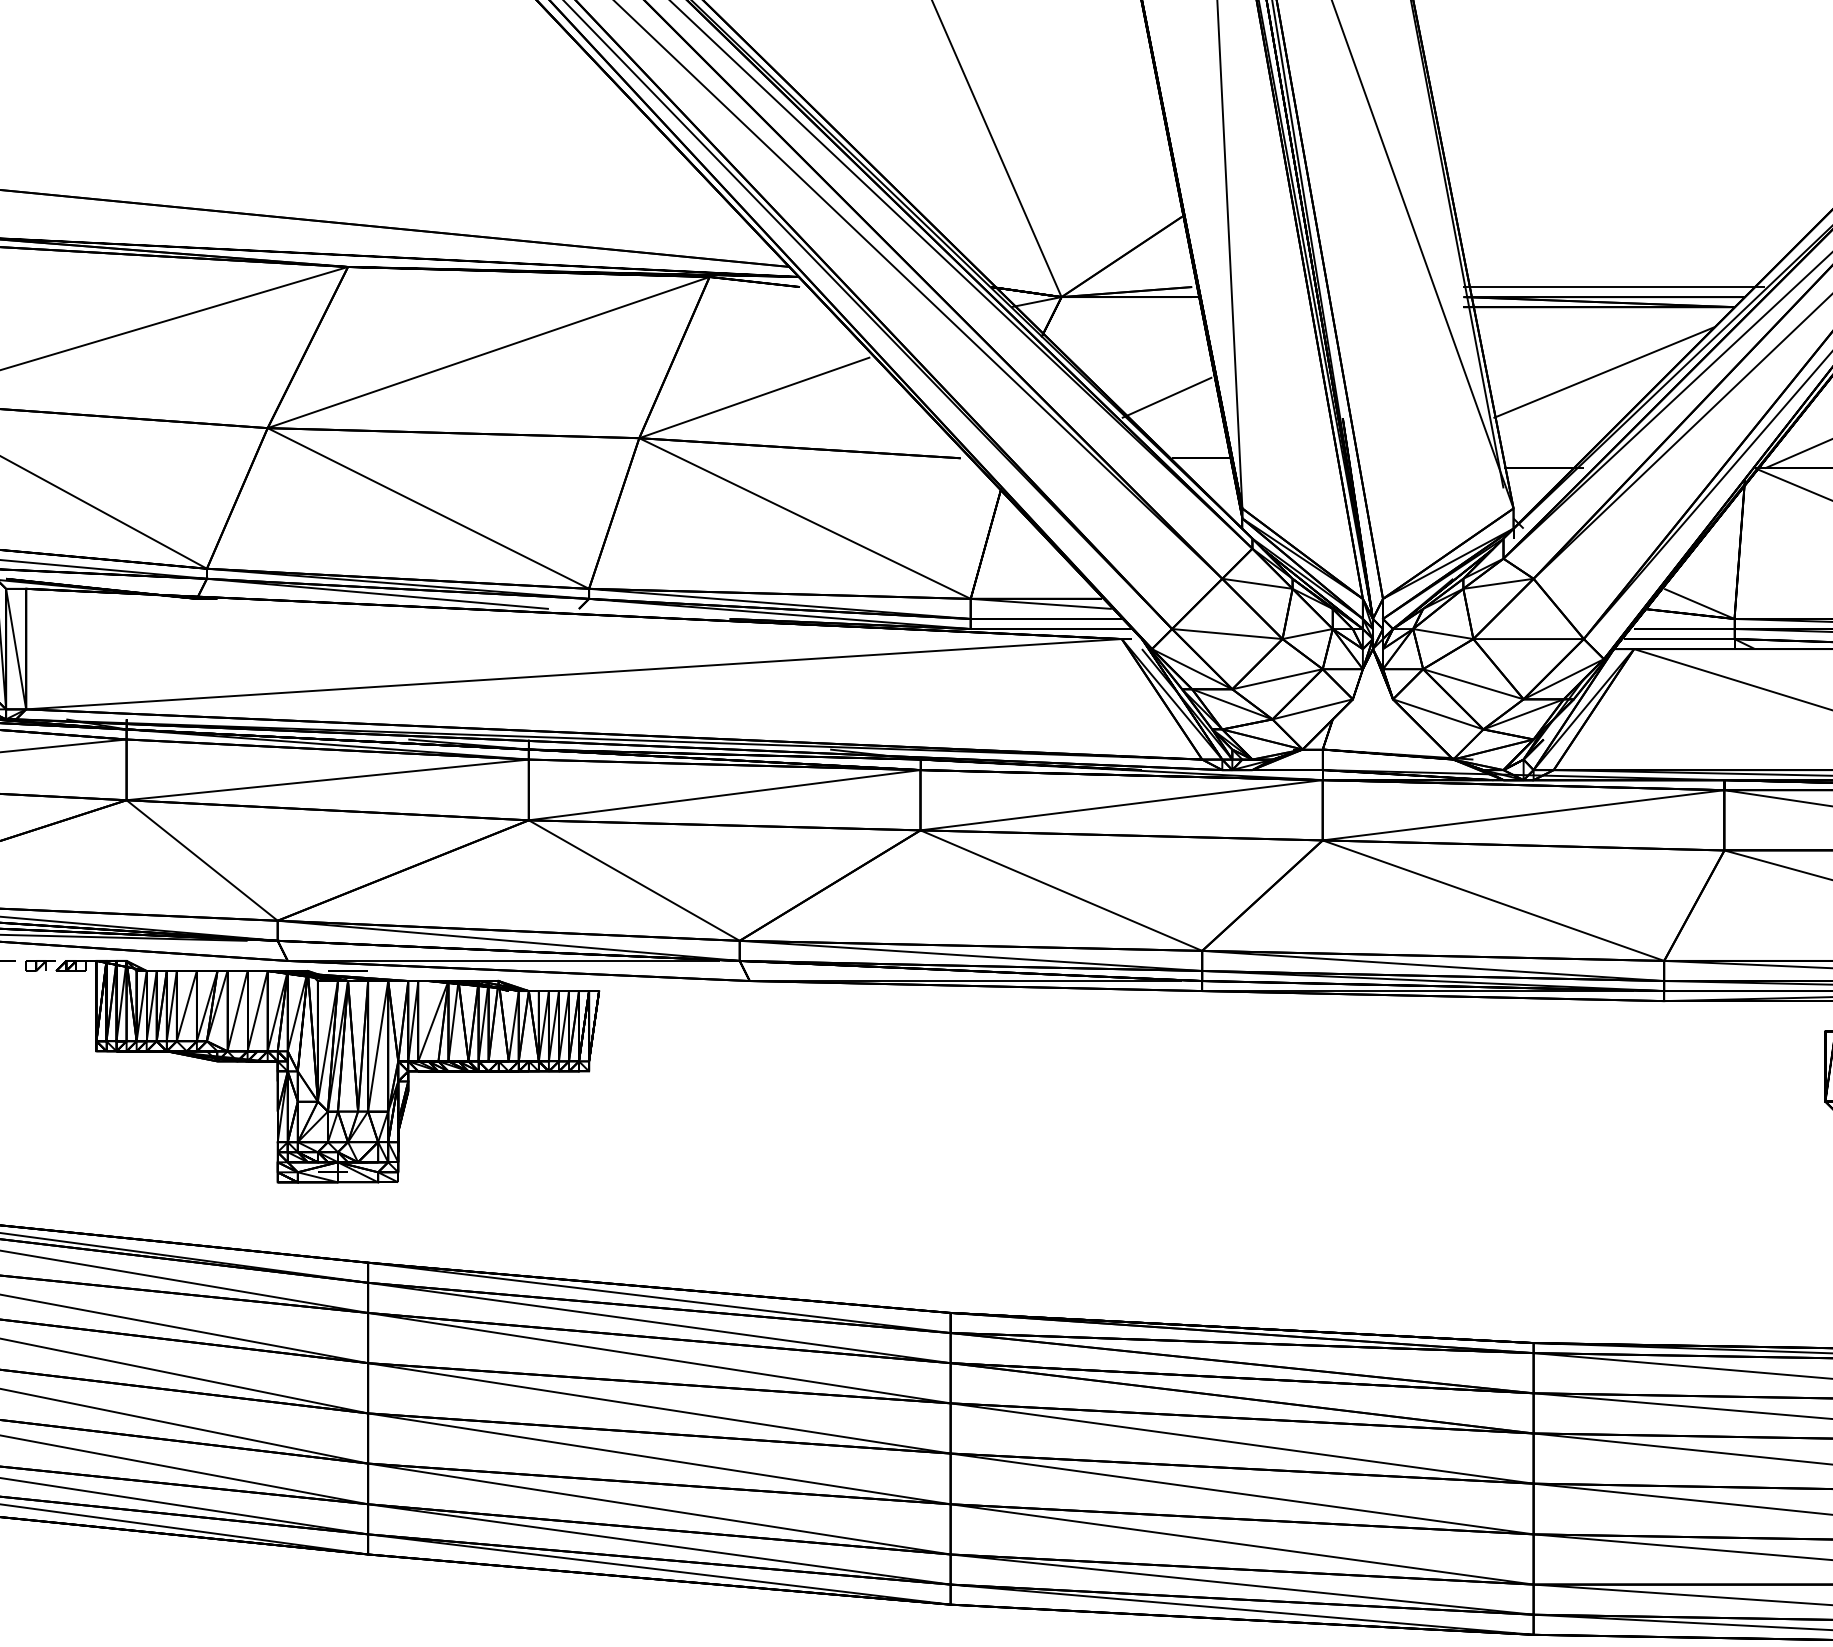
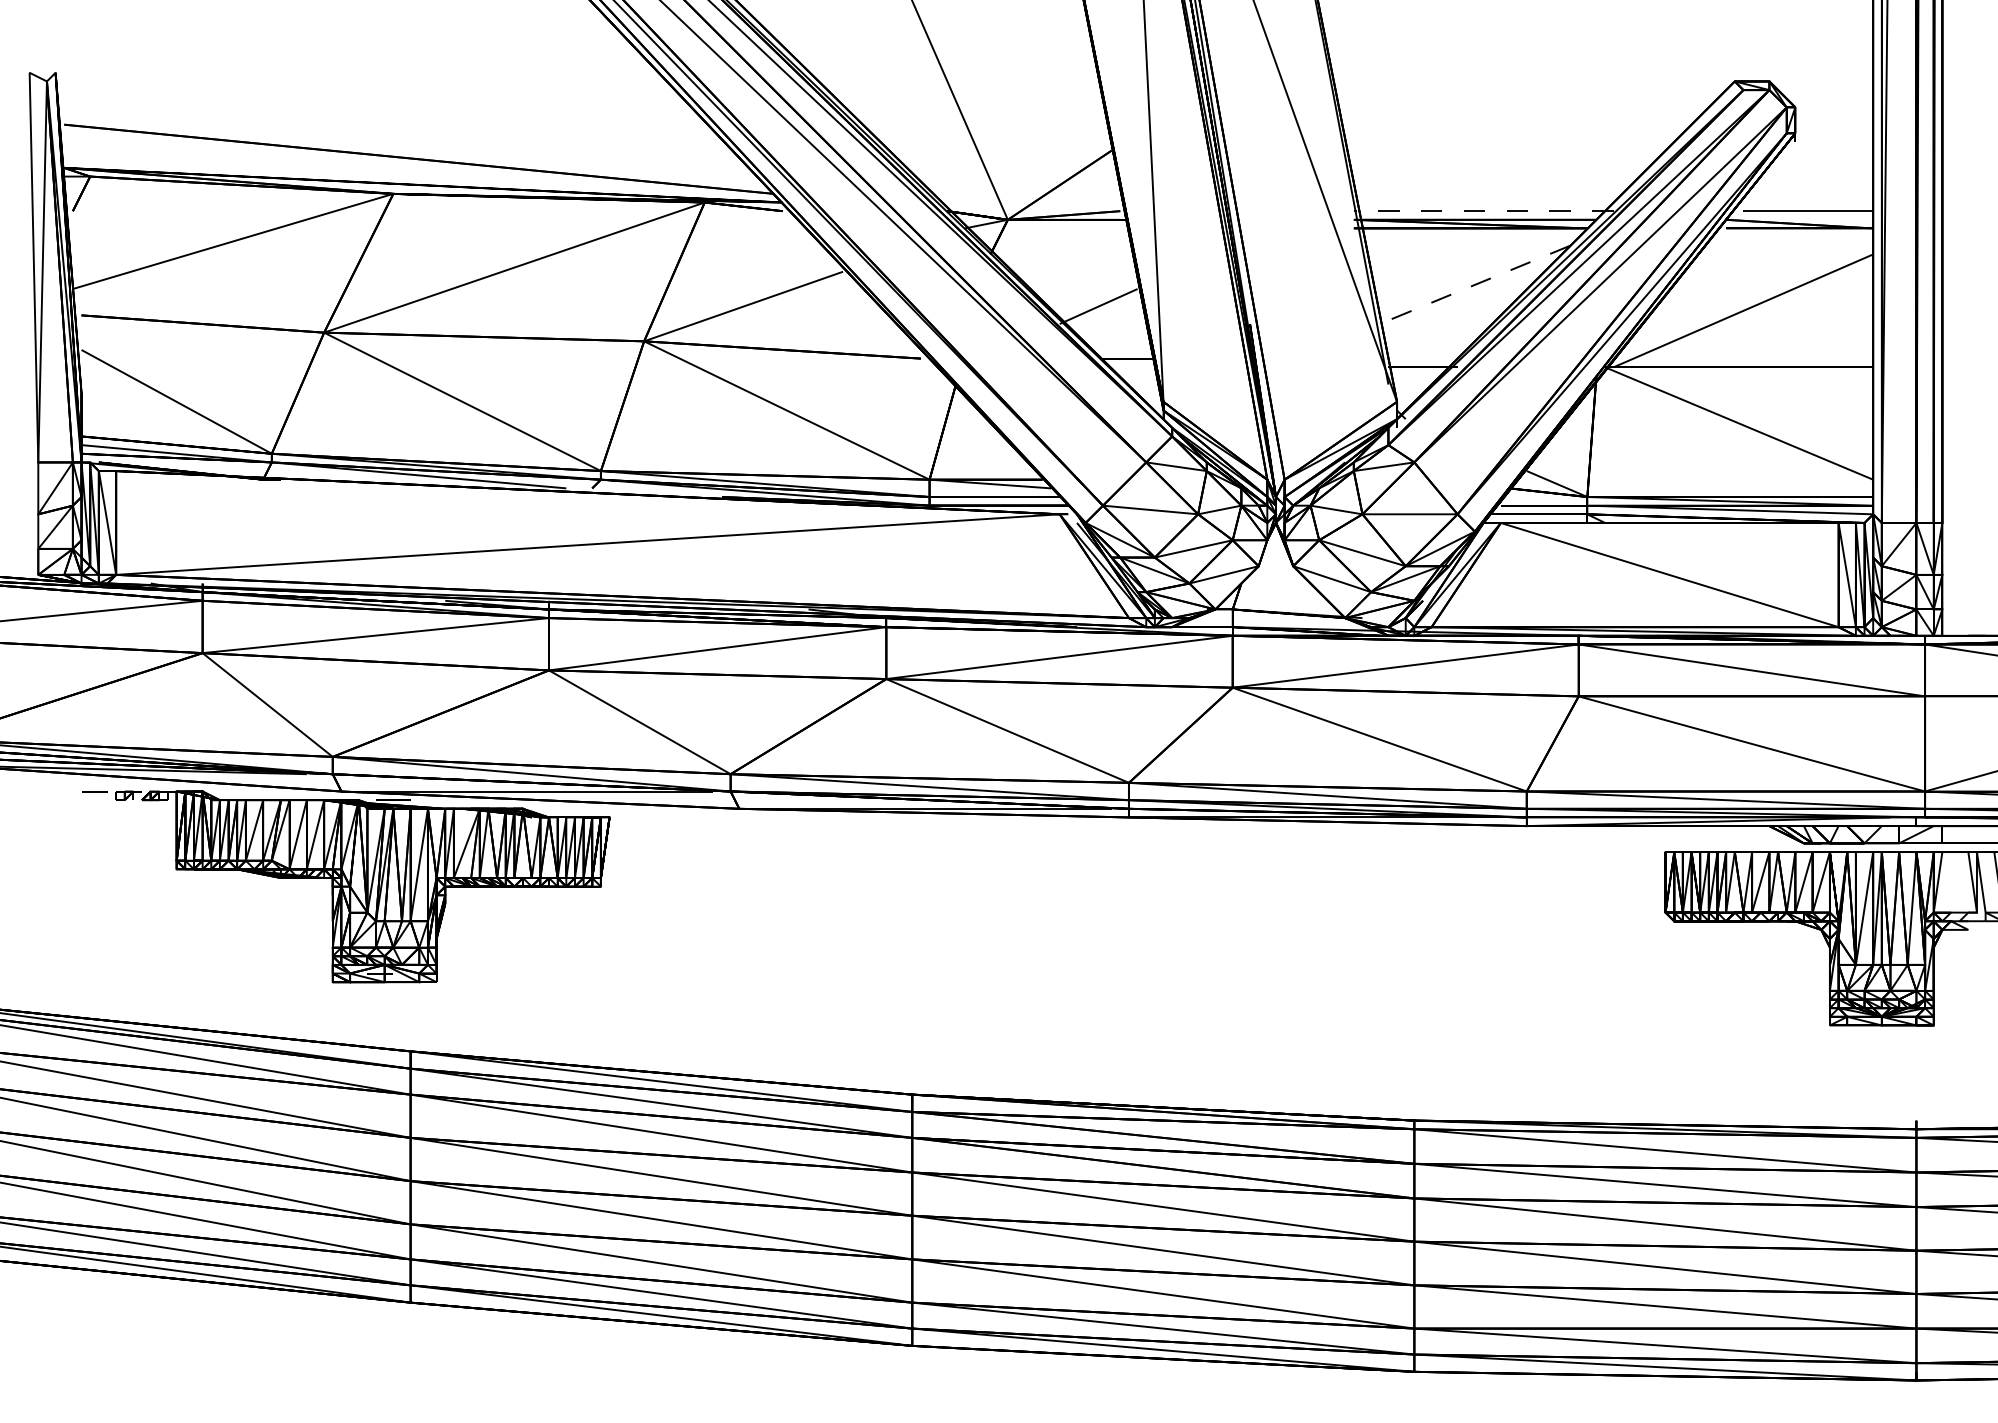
line: (1613, 287) -> (1483, 211), solid -> dashed
line: (1603, 372) -> (1474, 284), solid -> dashed

